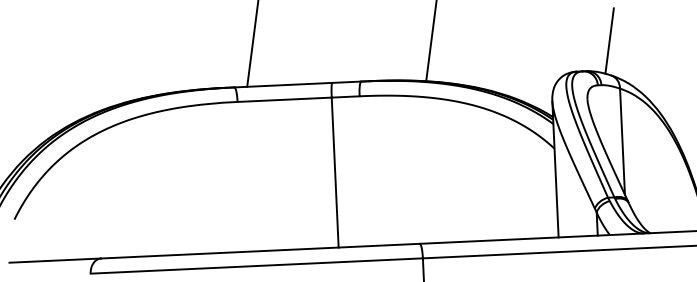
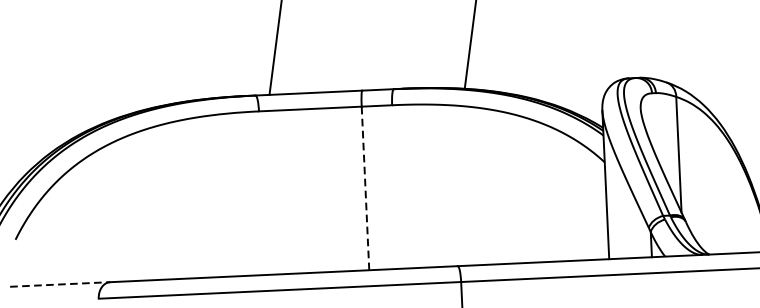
line: (609, 40) -> (664, 44), removed
line: (335, 172) -> (365, 188), solid -> dashed
line: (55, 260) -> (60, 284), solid -> dashed

